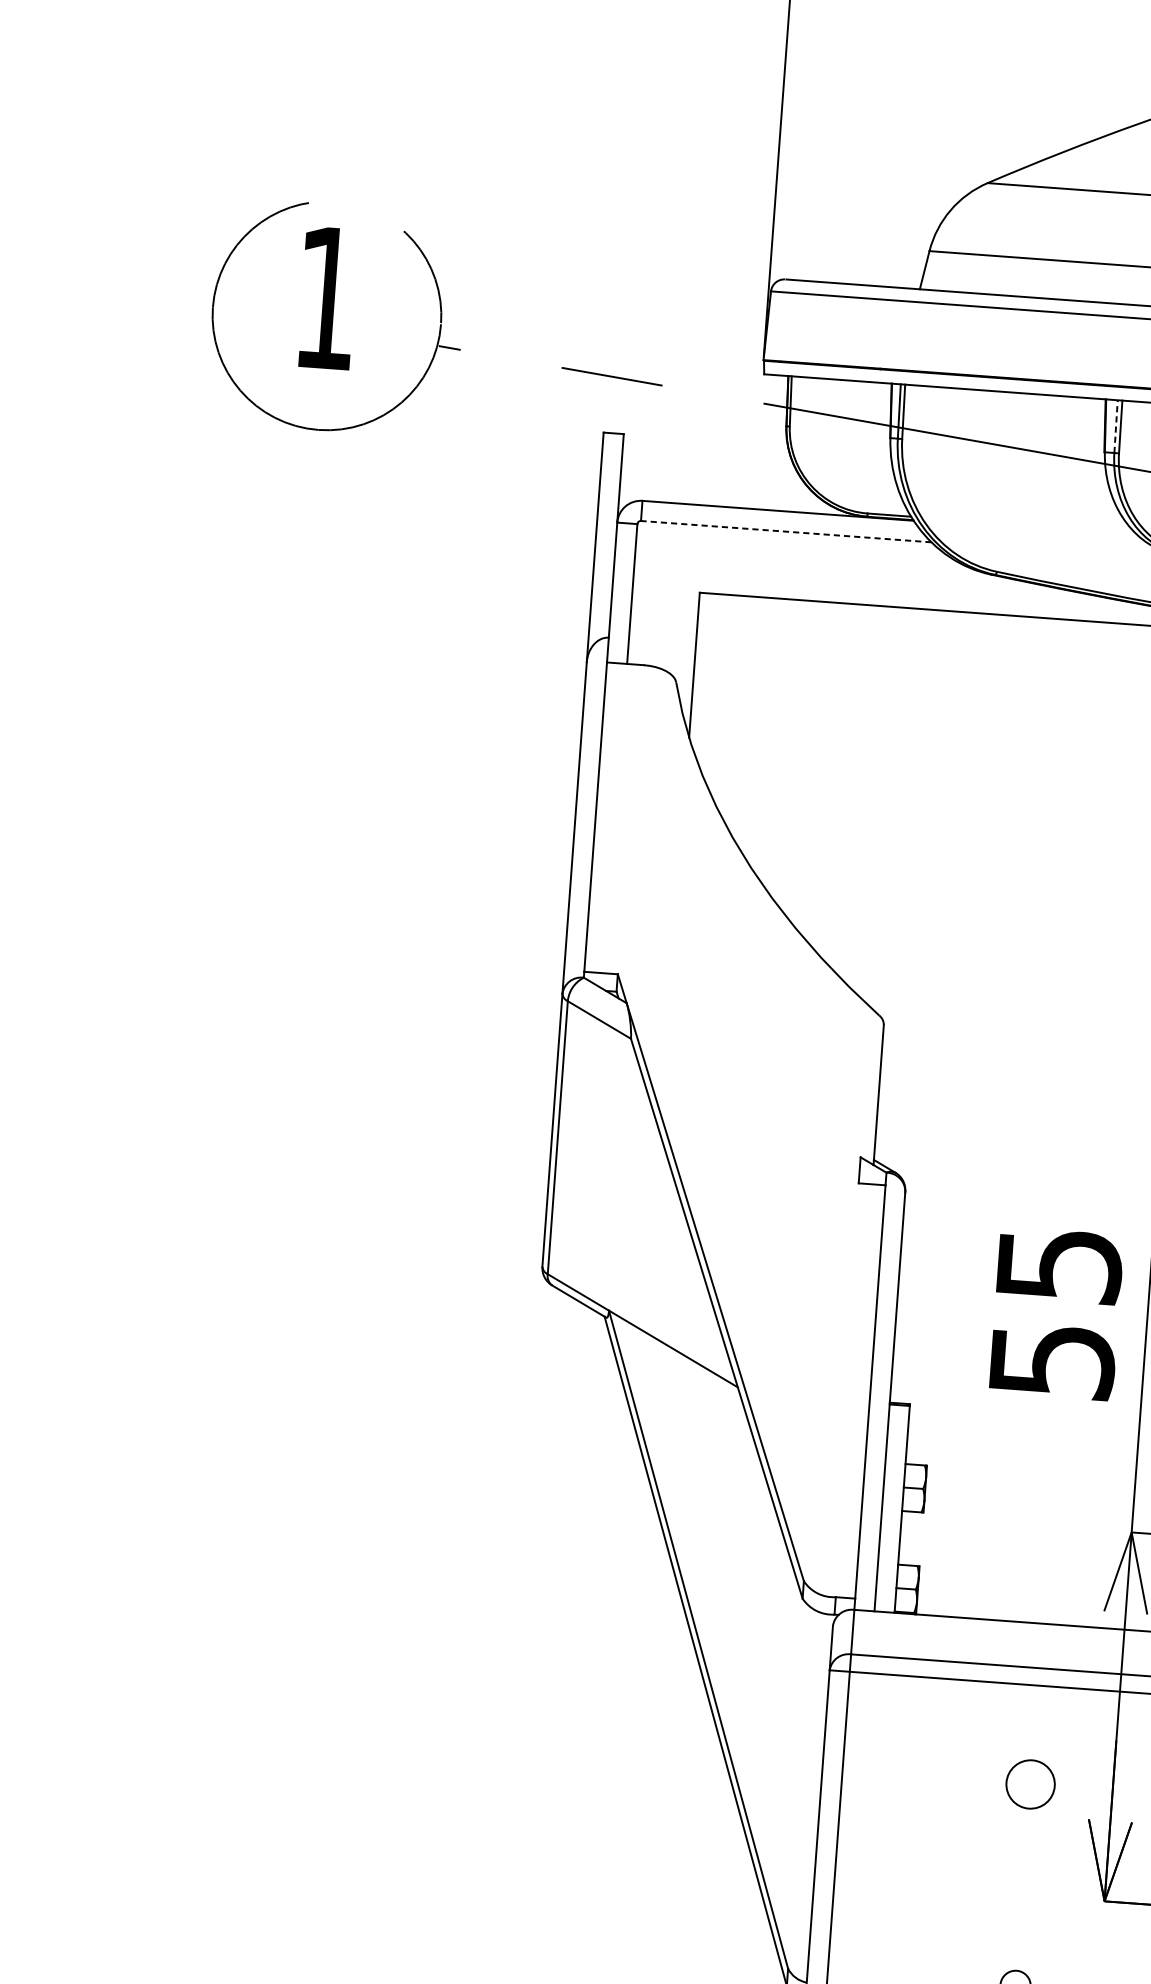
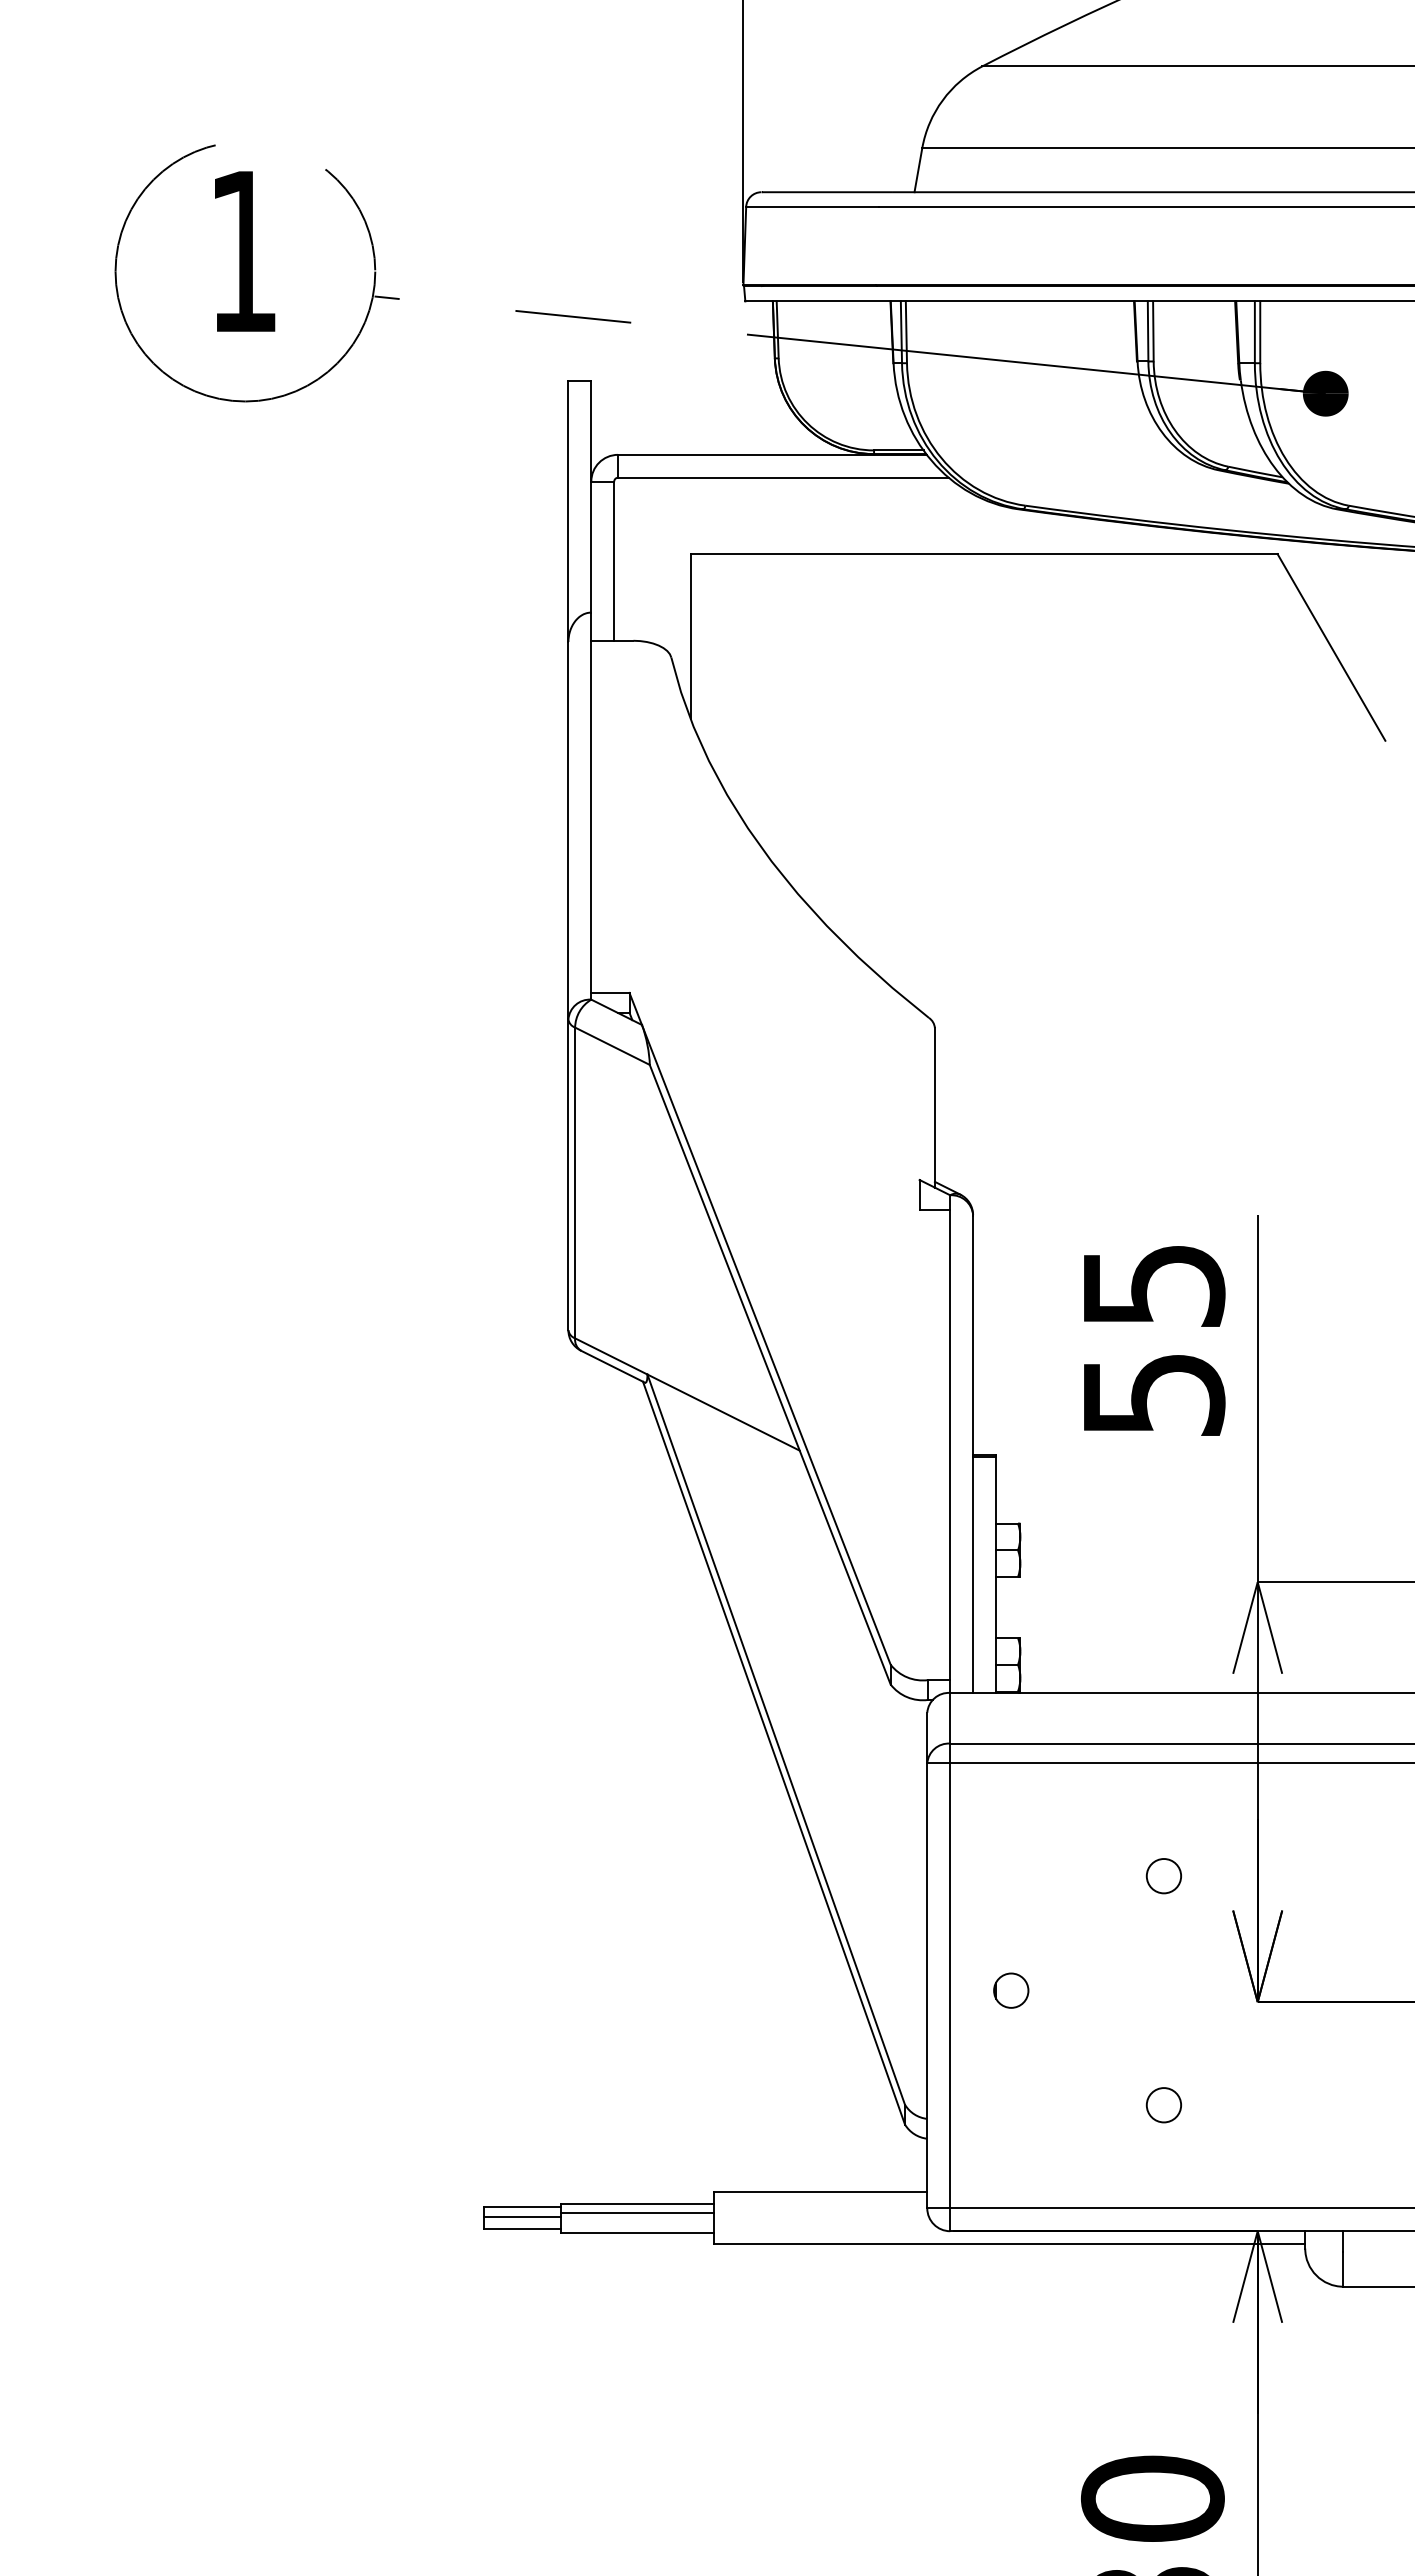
line: (1116, 426) -> (1148, 331), dashed -> solid
line: (785, 531) -> (782, 477), dashed -> solid
circle: (1029, 1784) -> (1163, 1876), size x0.62
circle: (889, 1875) -> (1011, 1990), added

